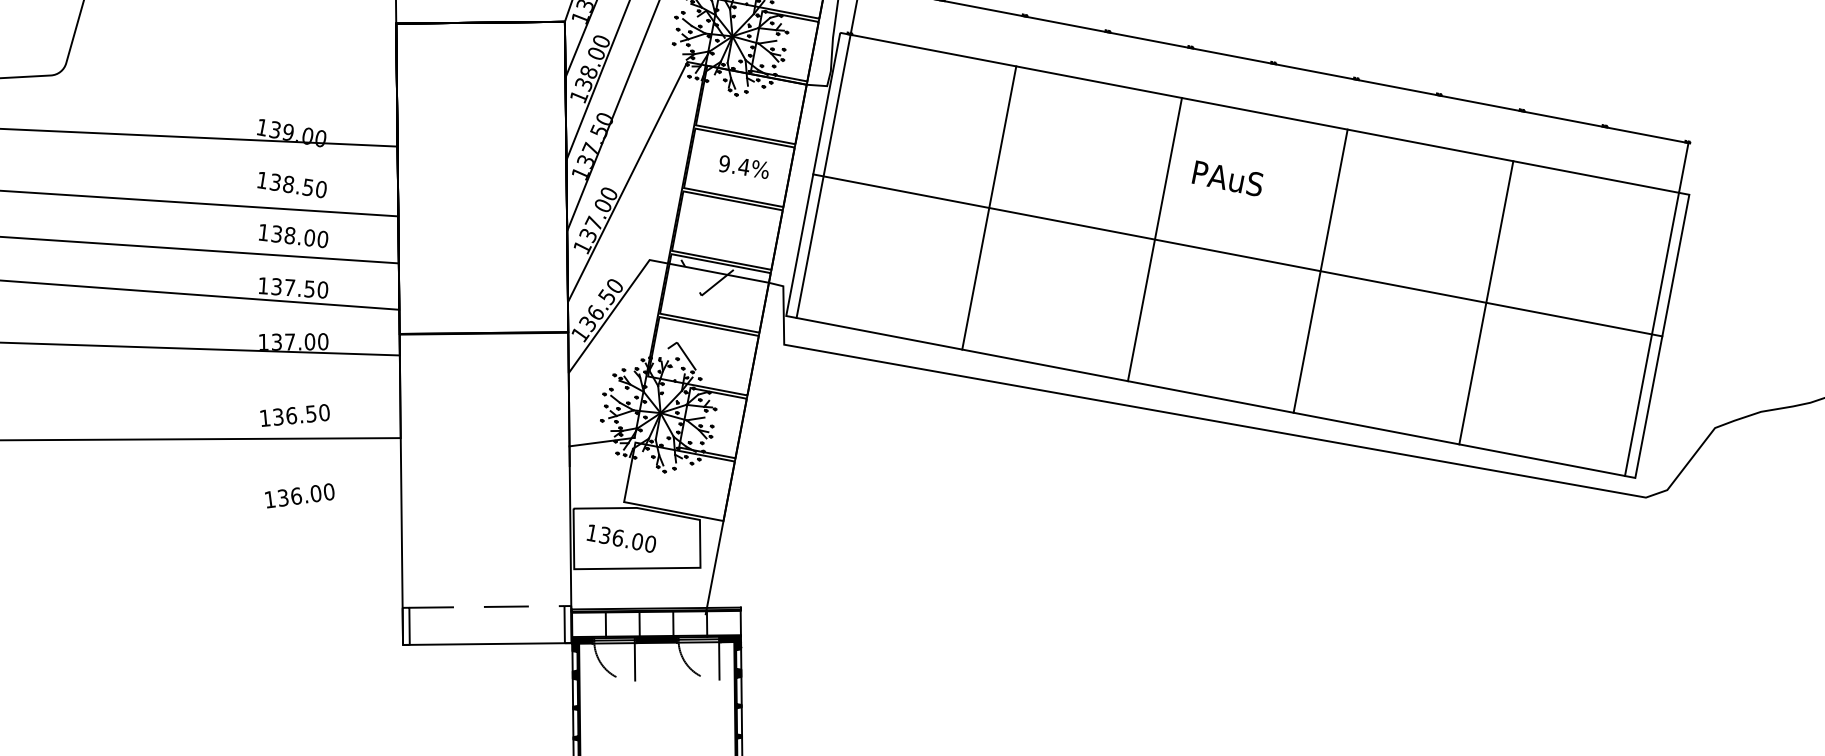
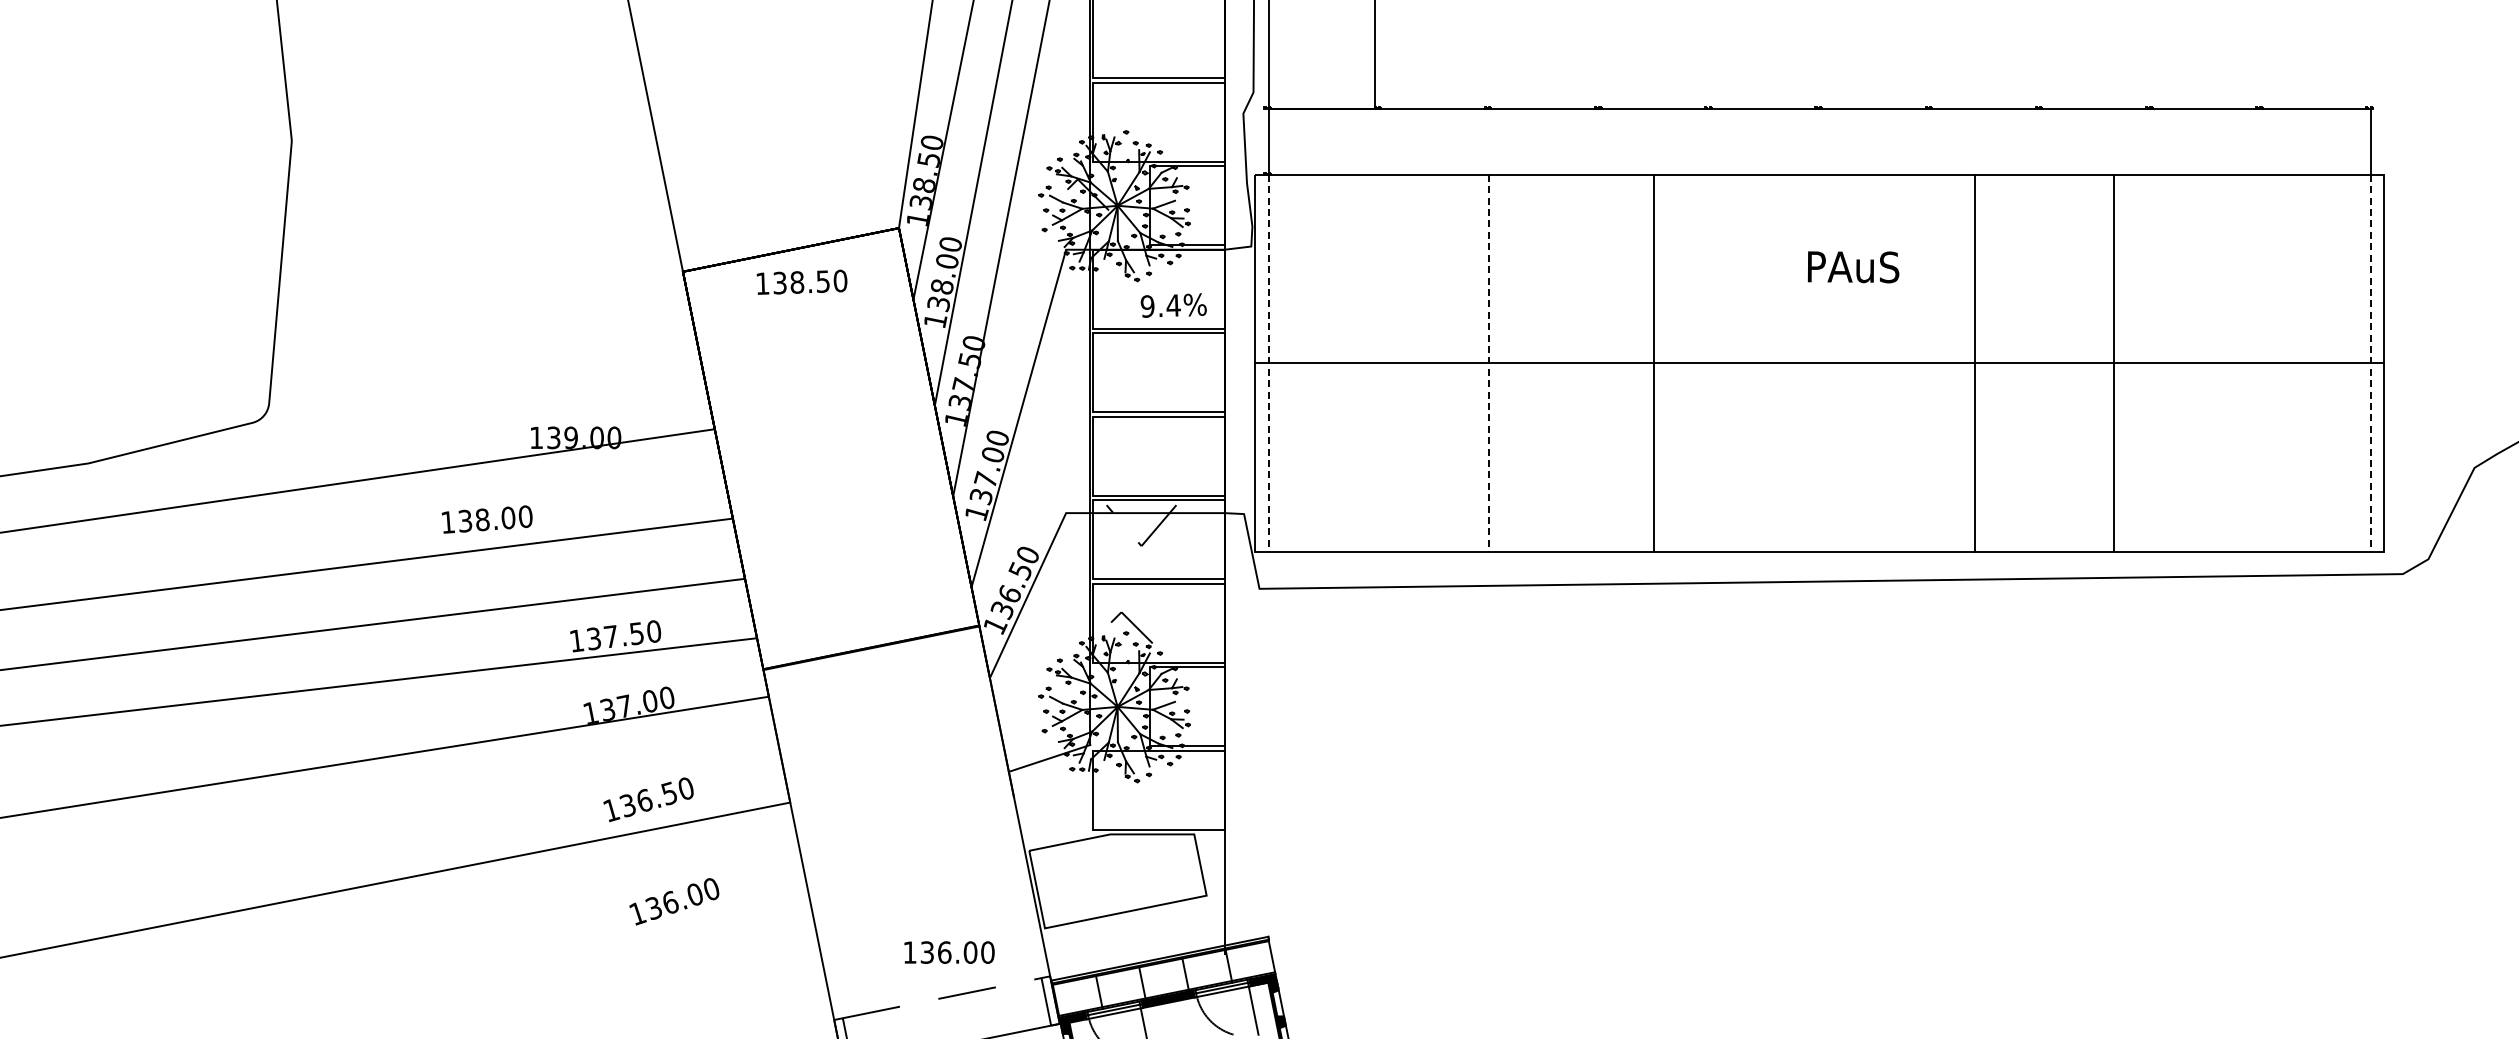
text: (744, 166) -> (1173, 305), moved
line: (823, 176) -> (1268, 363), solid -> dashed
text: (1228, 178) -> (1853, 267), moved
text: (291, 184) -> (801, 281), moved
line: (989, 208) -> (1489, 363), solid -> dashed
text: (293, 235) -> (486, 519), moved
line: (1155, 239) -> (1653, 362), moved
line: (1320, 270) -> (1974, 362), moved
line: (1486, 302) -> (2114, 362), moved
line: (1651, 334) -> (2370, 363), solid -> dashed
text: (621, 538) -> (949, 952), moved

